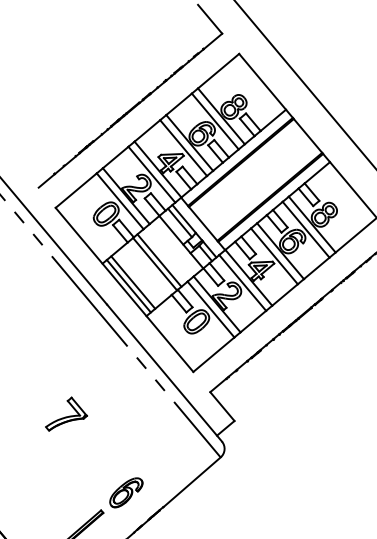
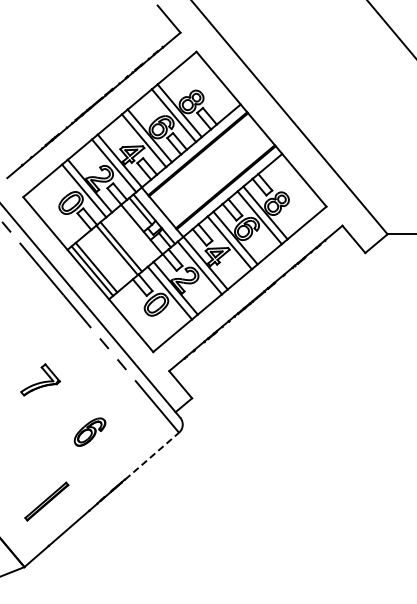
part: (66, 413) -> (40, 379), moved
line: (192, 482) -> (152, 456), solid -> dashed
part: (125, 492) -> (89, 431), moved

